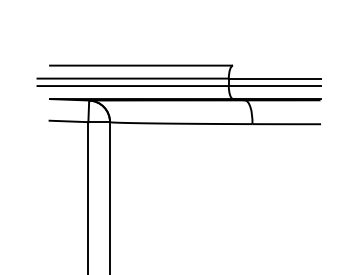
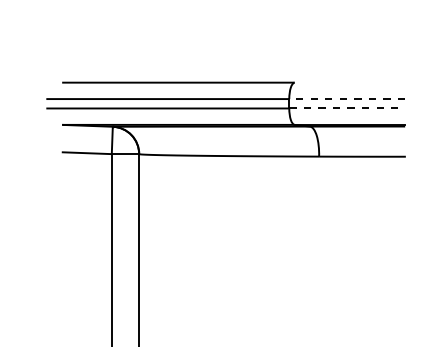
line: (274, 78) -> (347, 99), solid -> dashed
line: (274, 86) -> (347, 108), solid -> dashed

